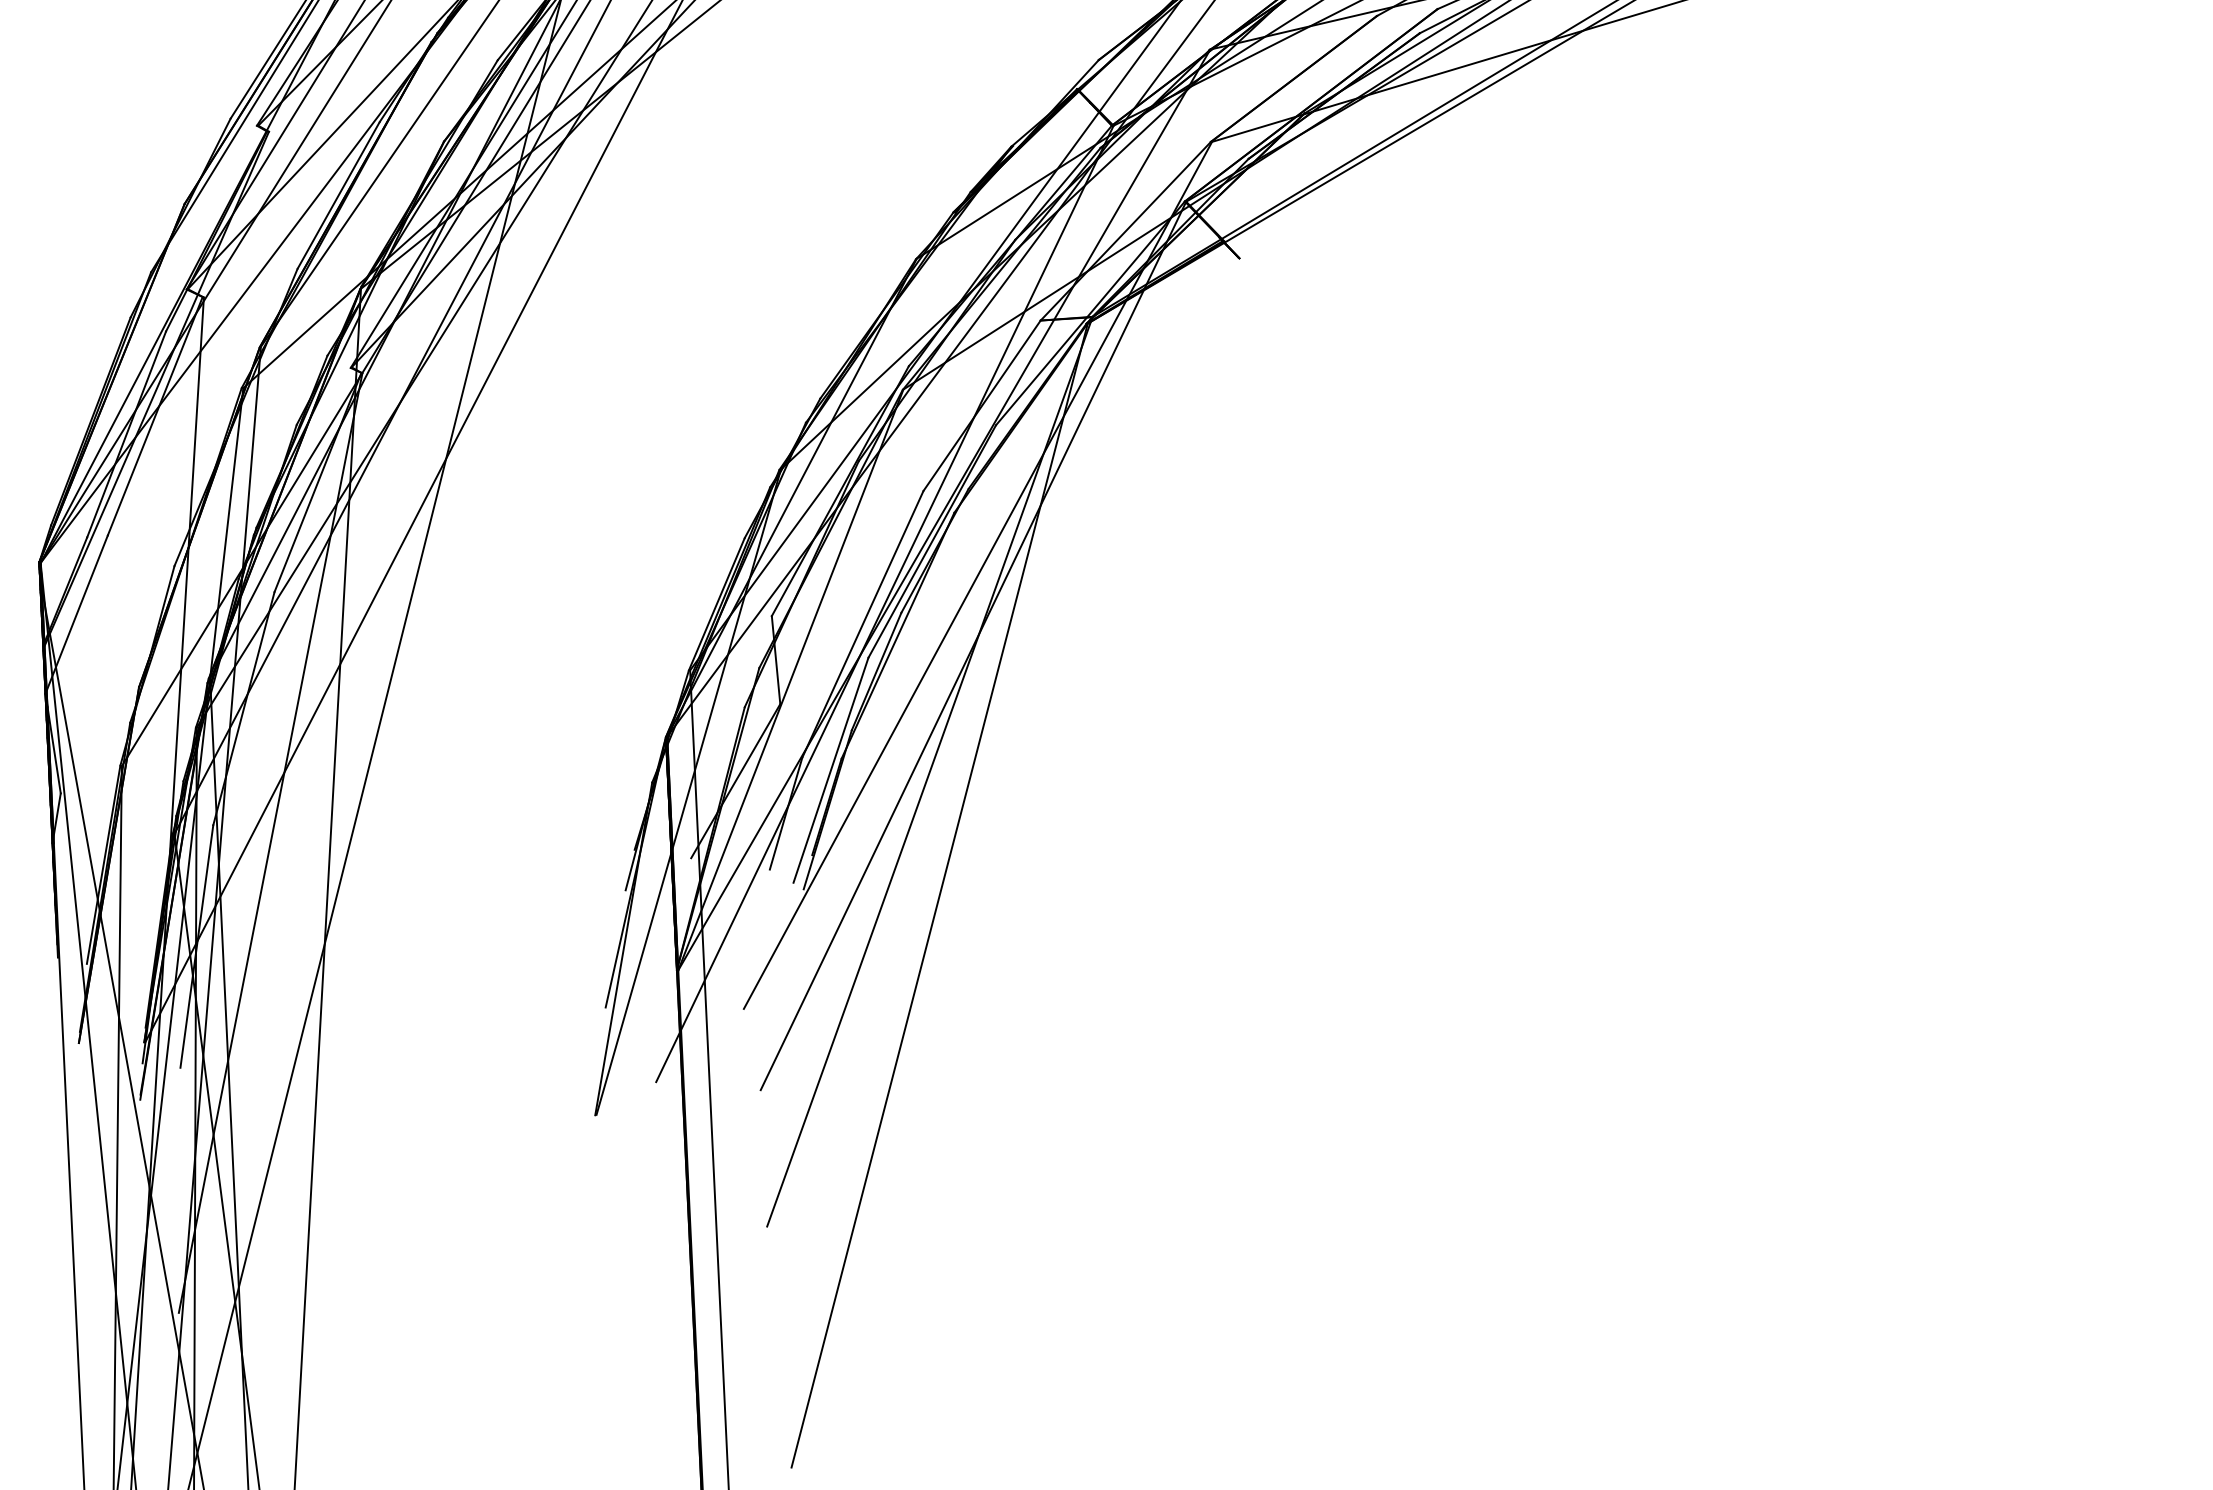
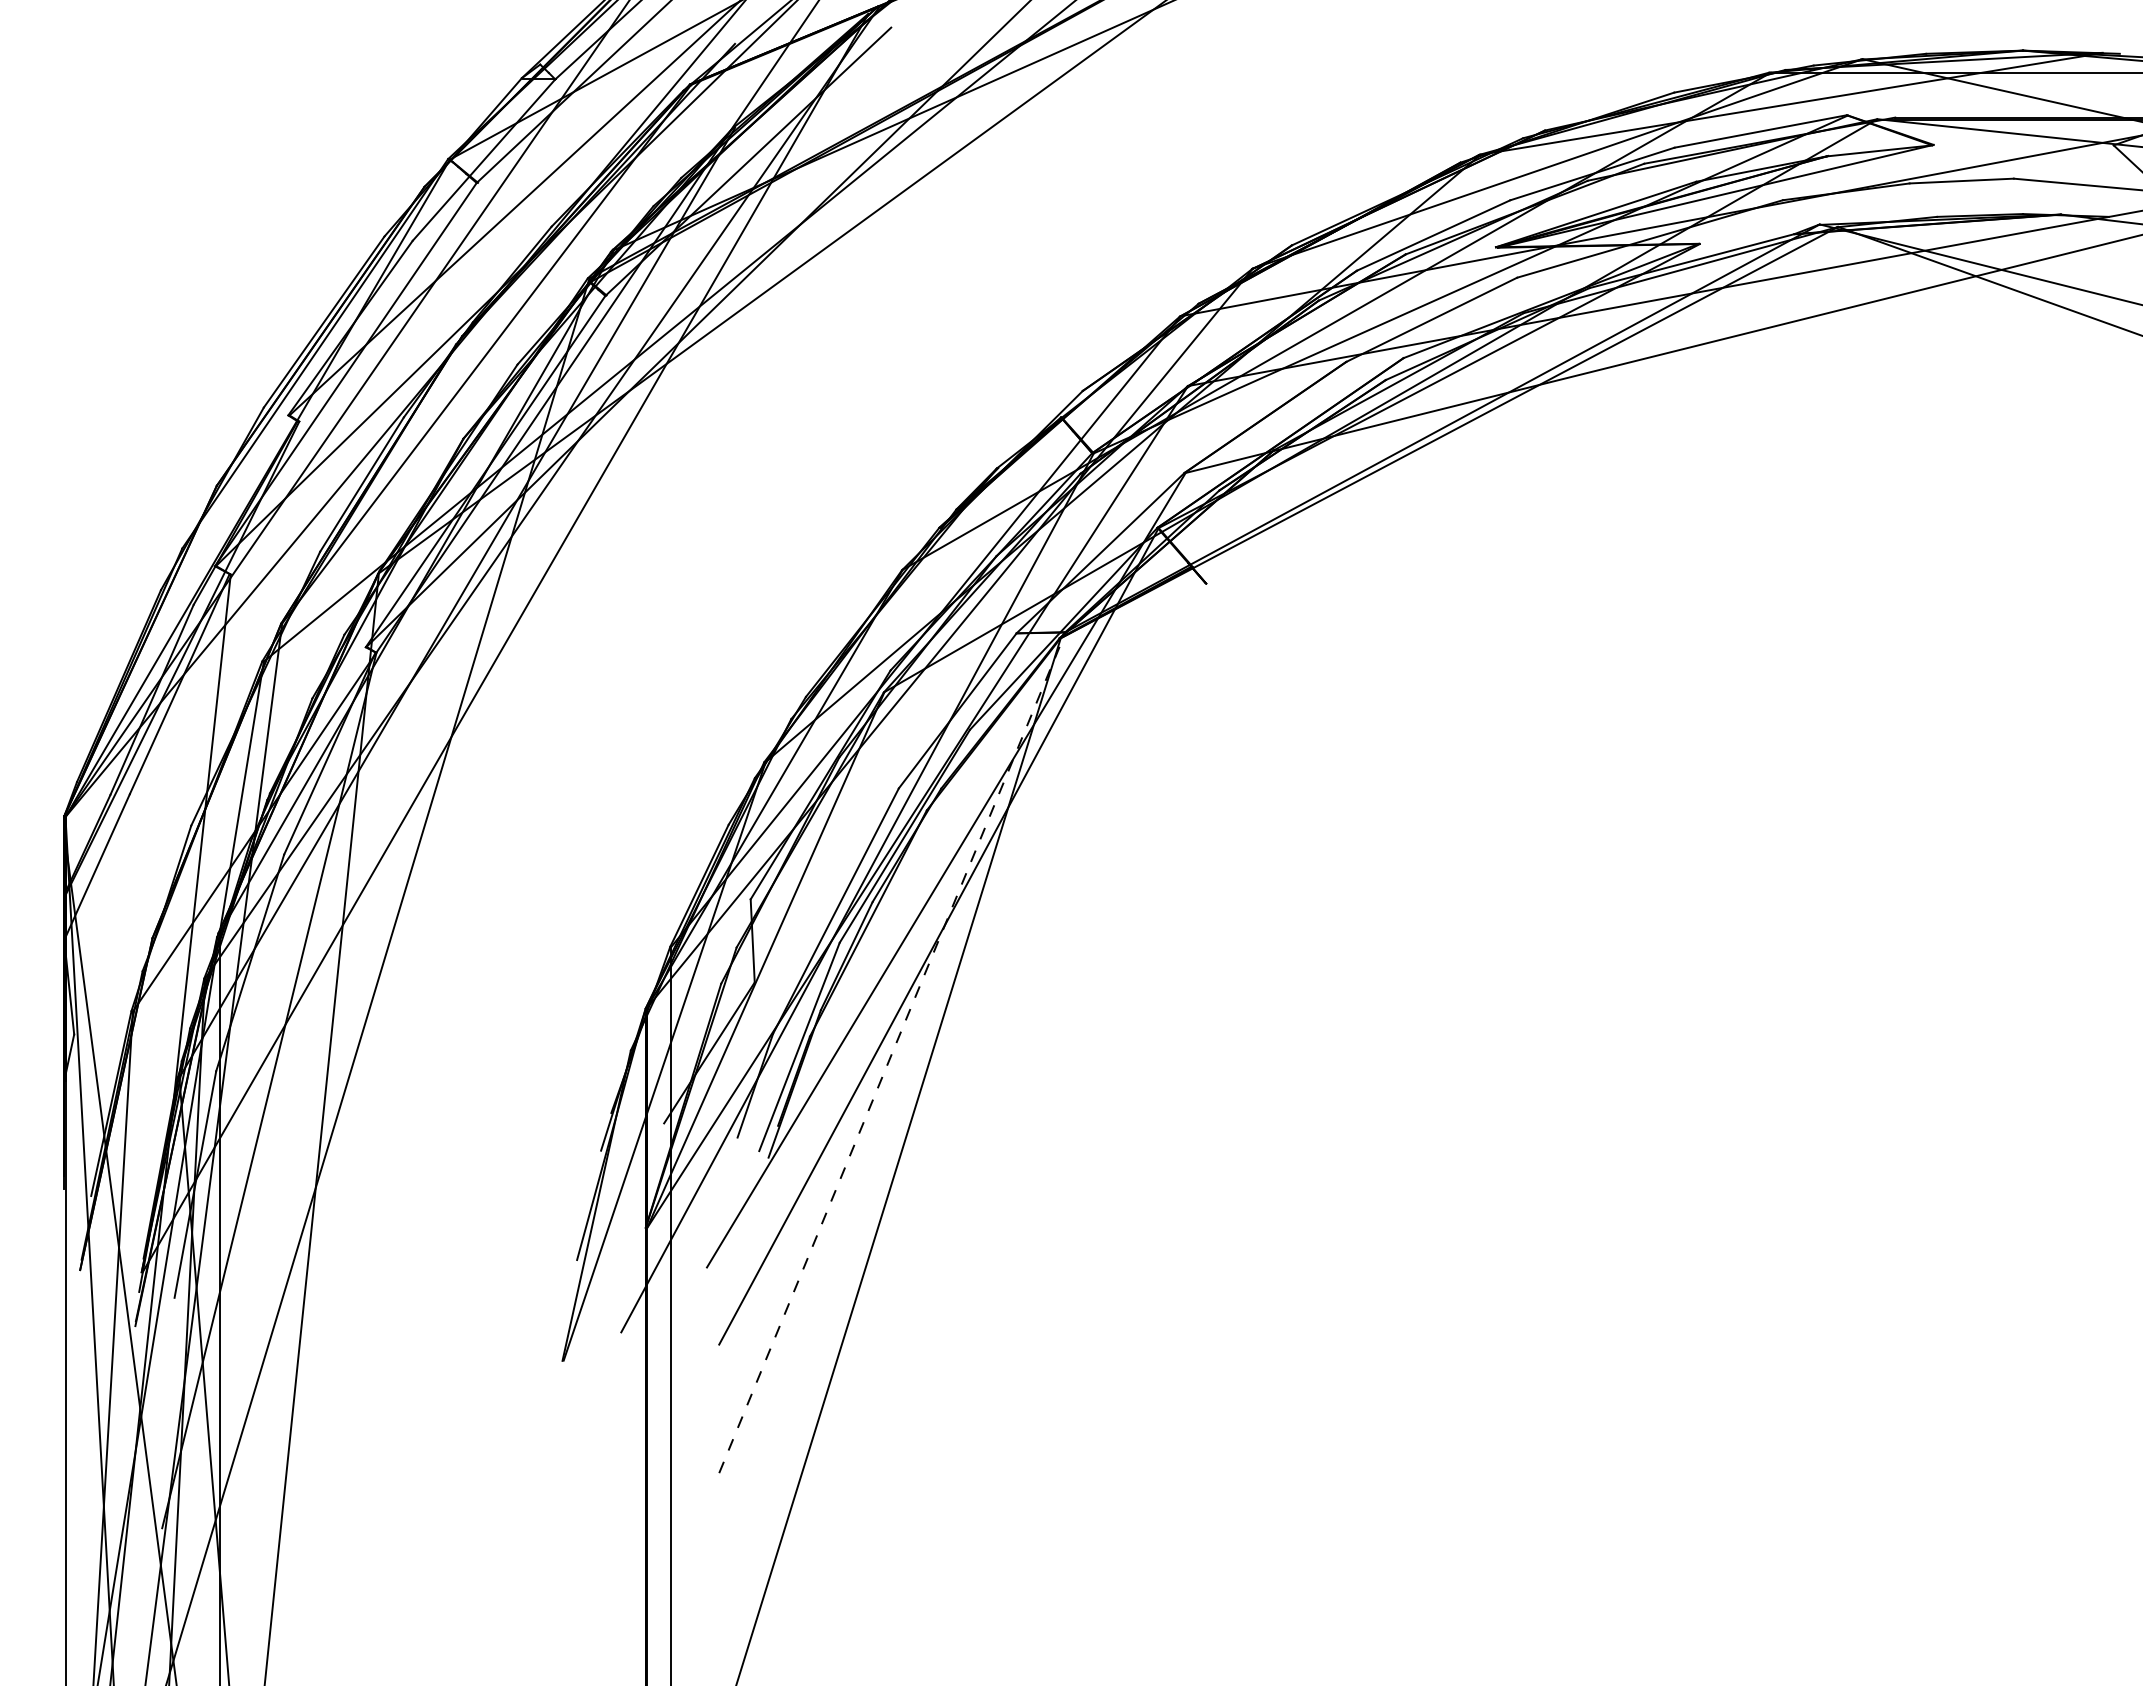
line: (929, 771) -> (892, 1052), solid -> dashed

